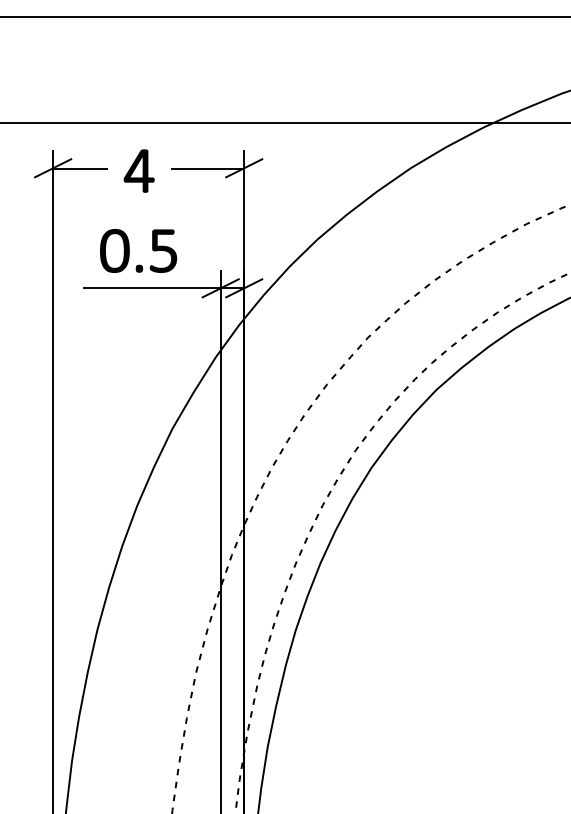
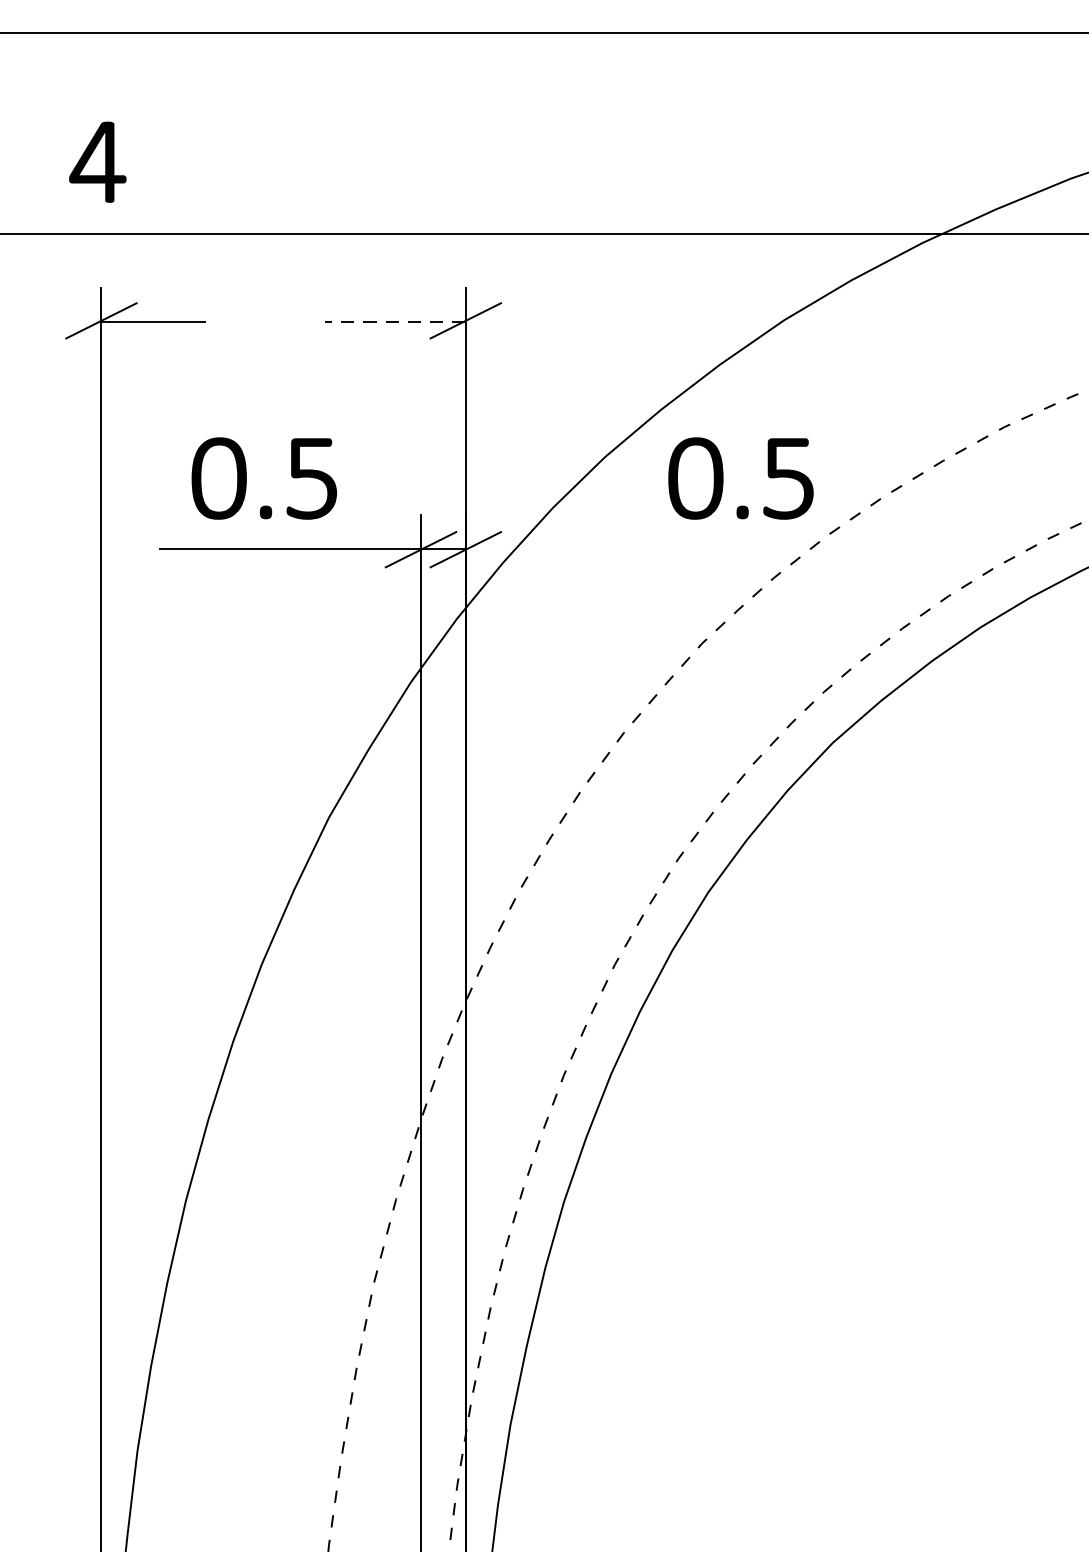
line: (207, 168) -> (395, 321), solid -> dashed
part: (138, 170) -> (96, 161), moved
part: (379, 250) -> (723, 477), added

